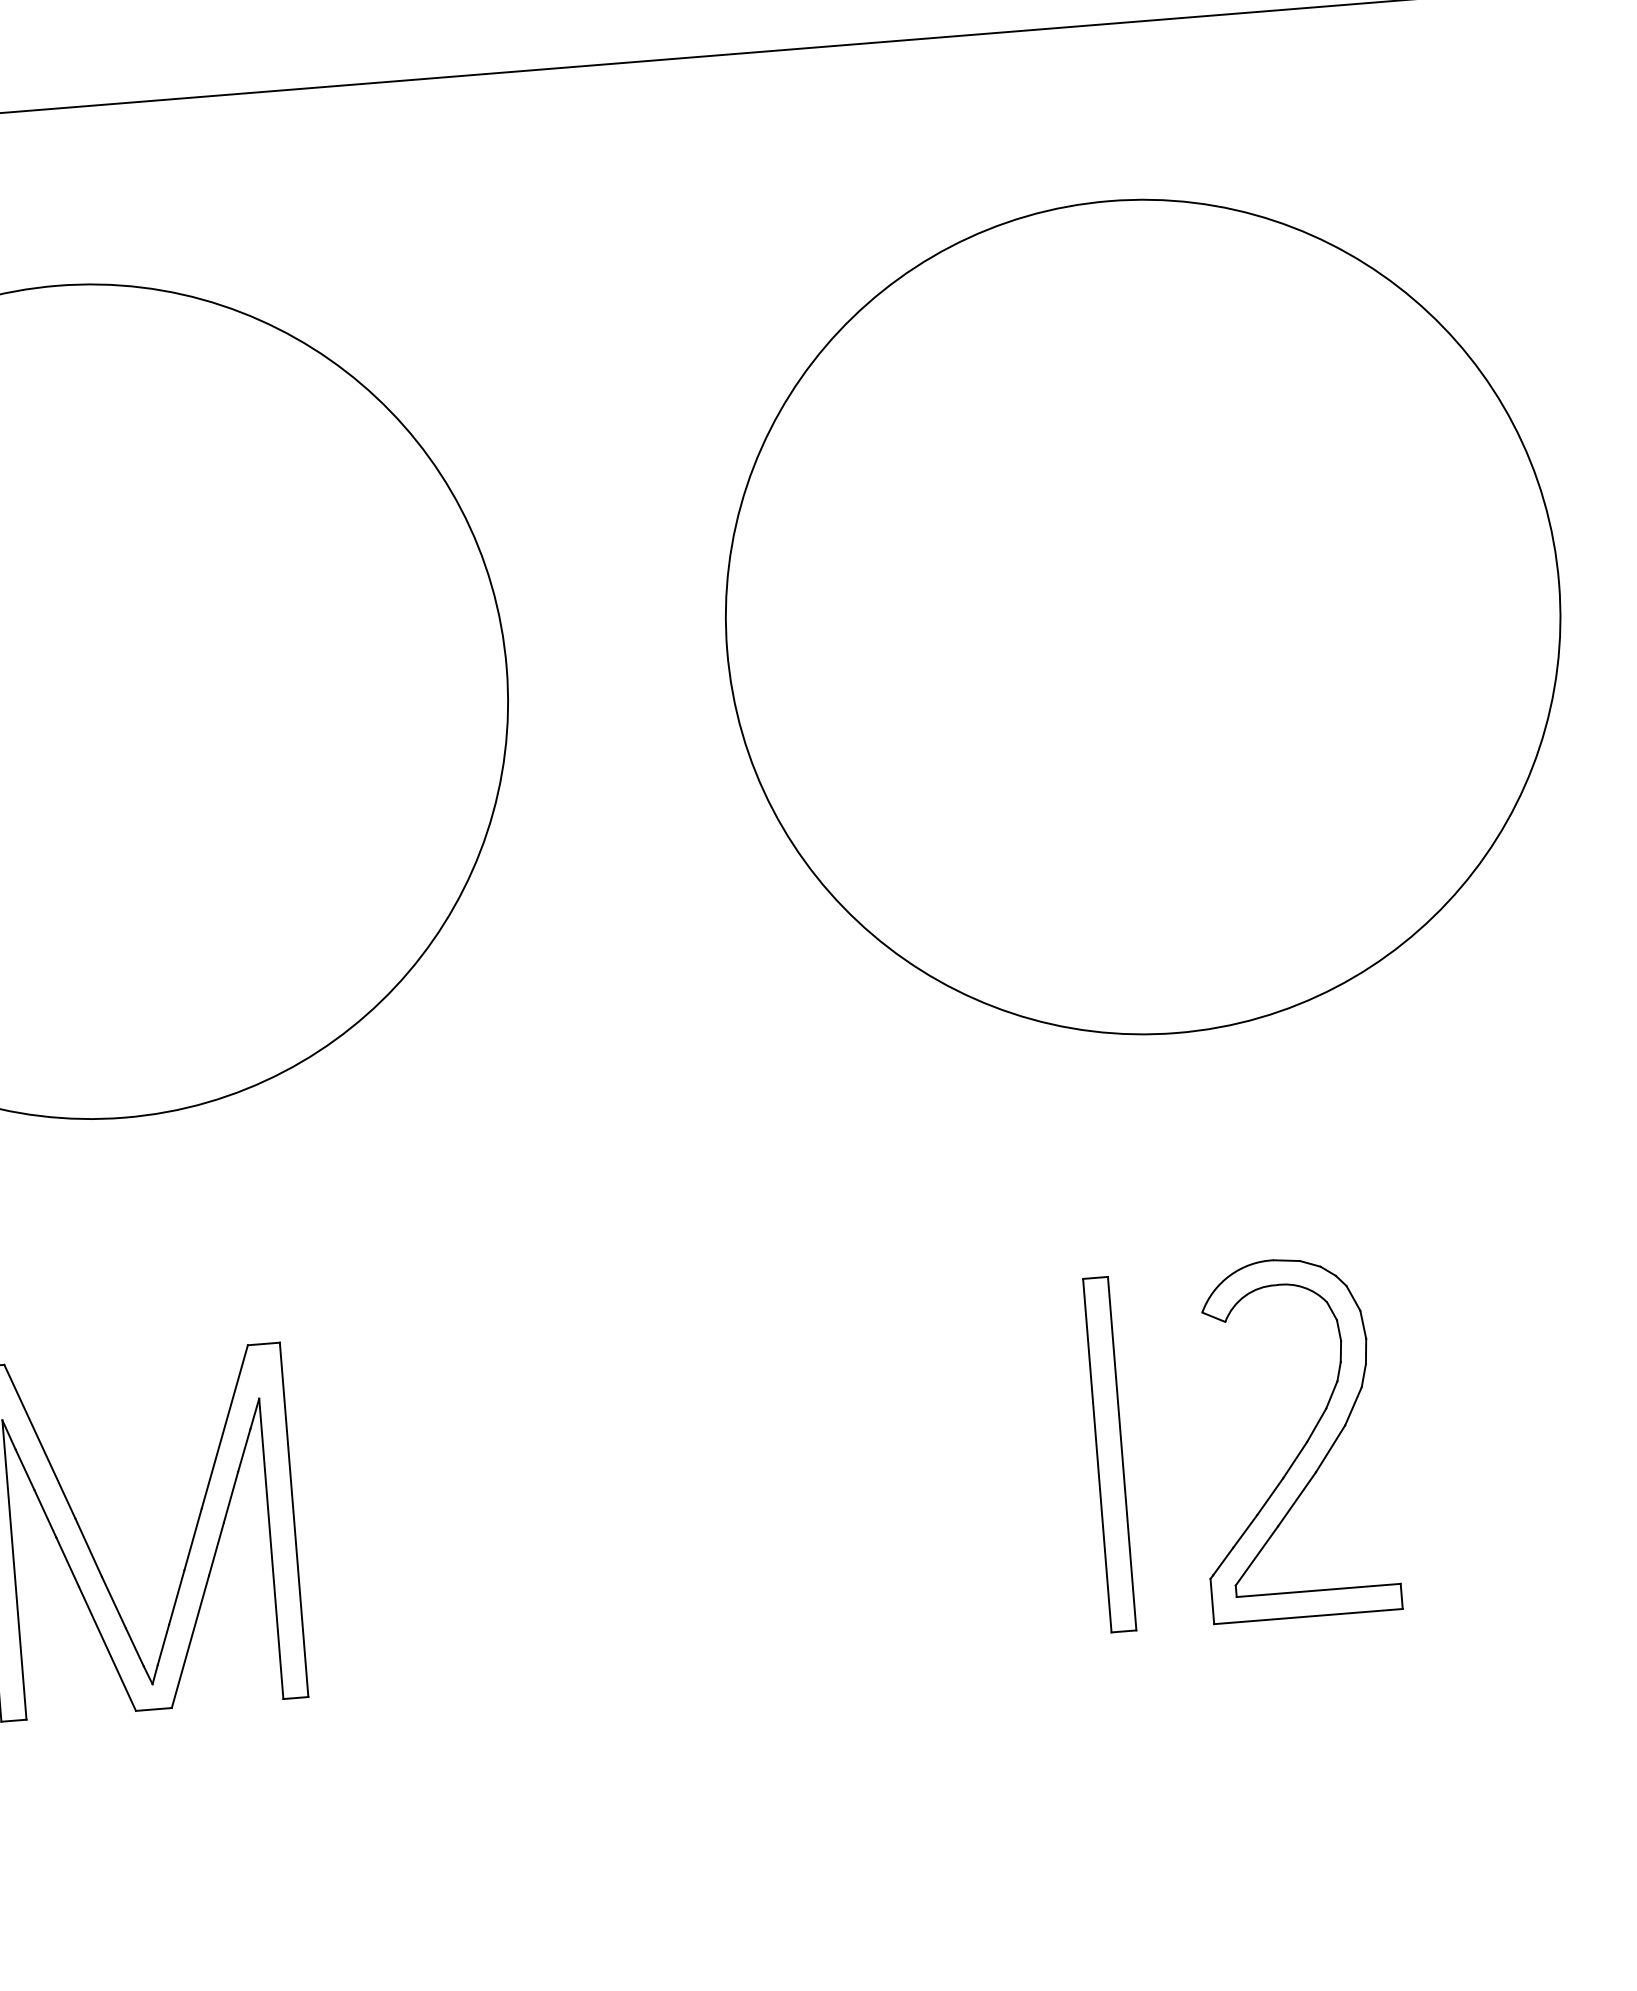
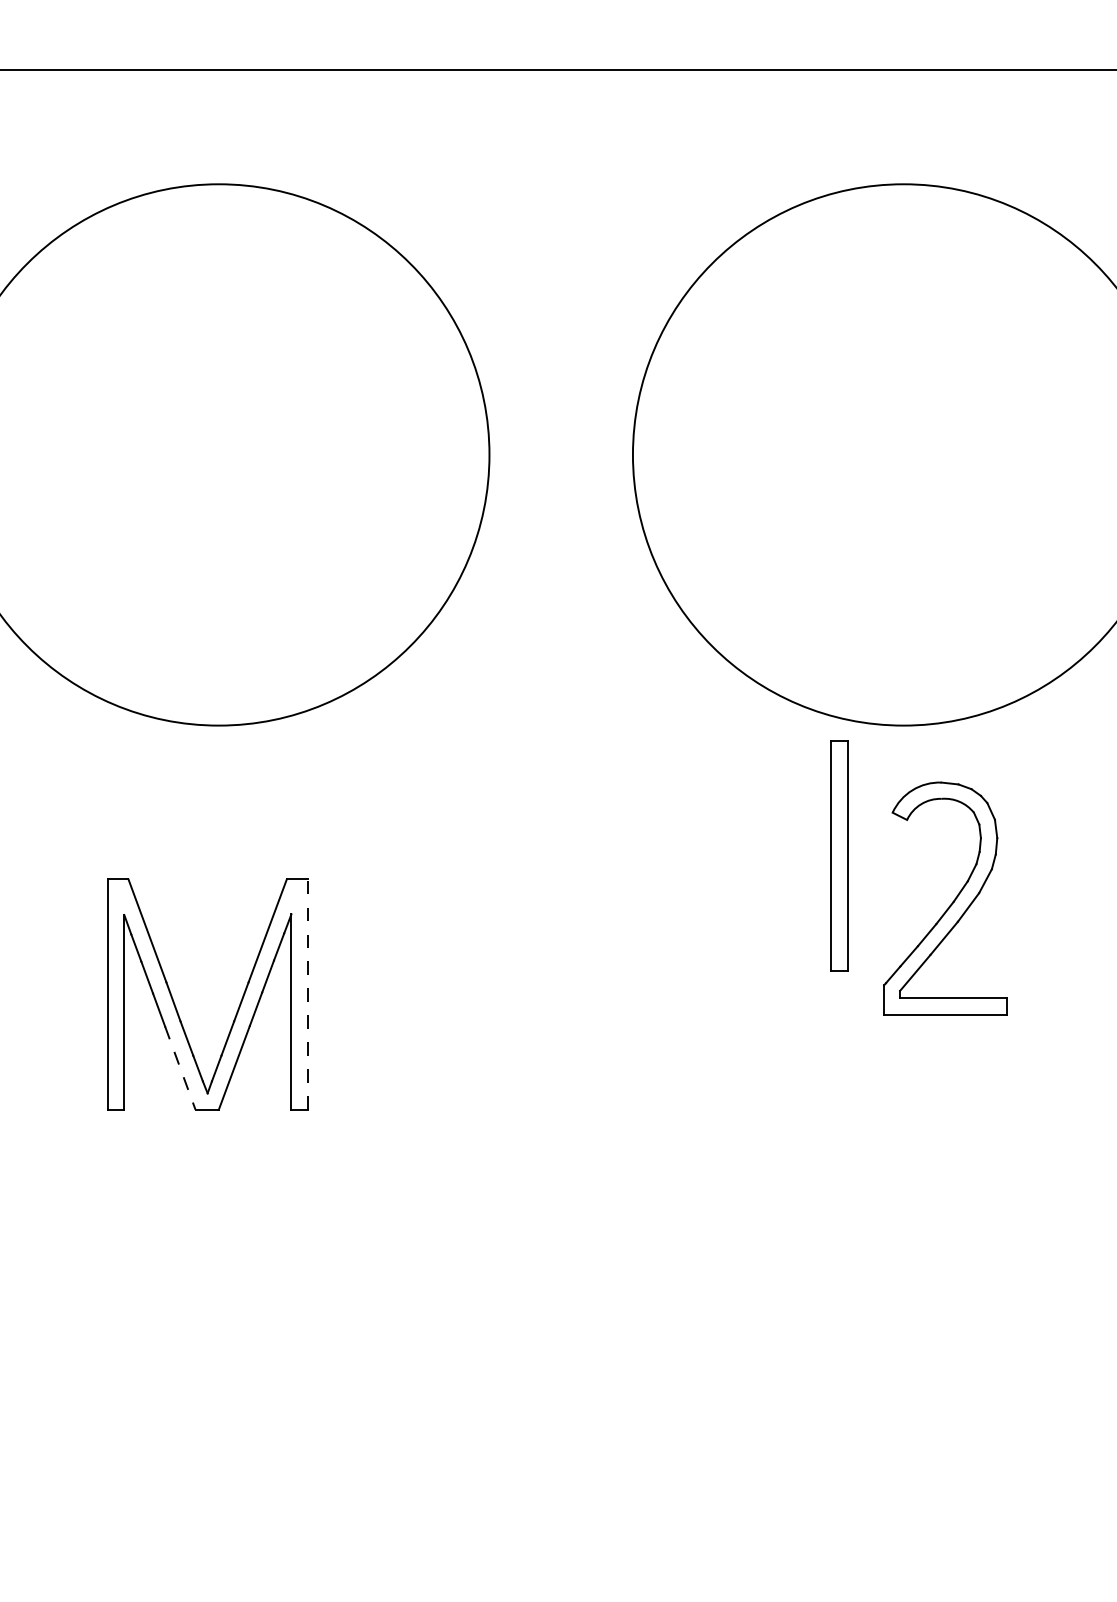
part: (1305, 1441) -> (952, 901), moved
part: (1109, 1454) -> (839, 855), moved
line: (293, 1518) -> (307, 993), solid -> dashed
line: (107, 1649) -> (180, 1068), solid -> dashed

